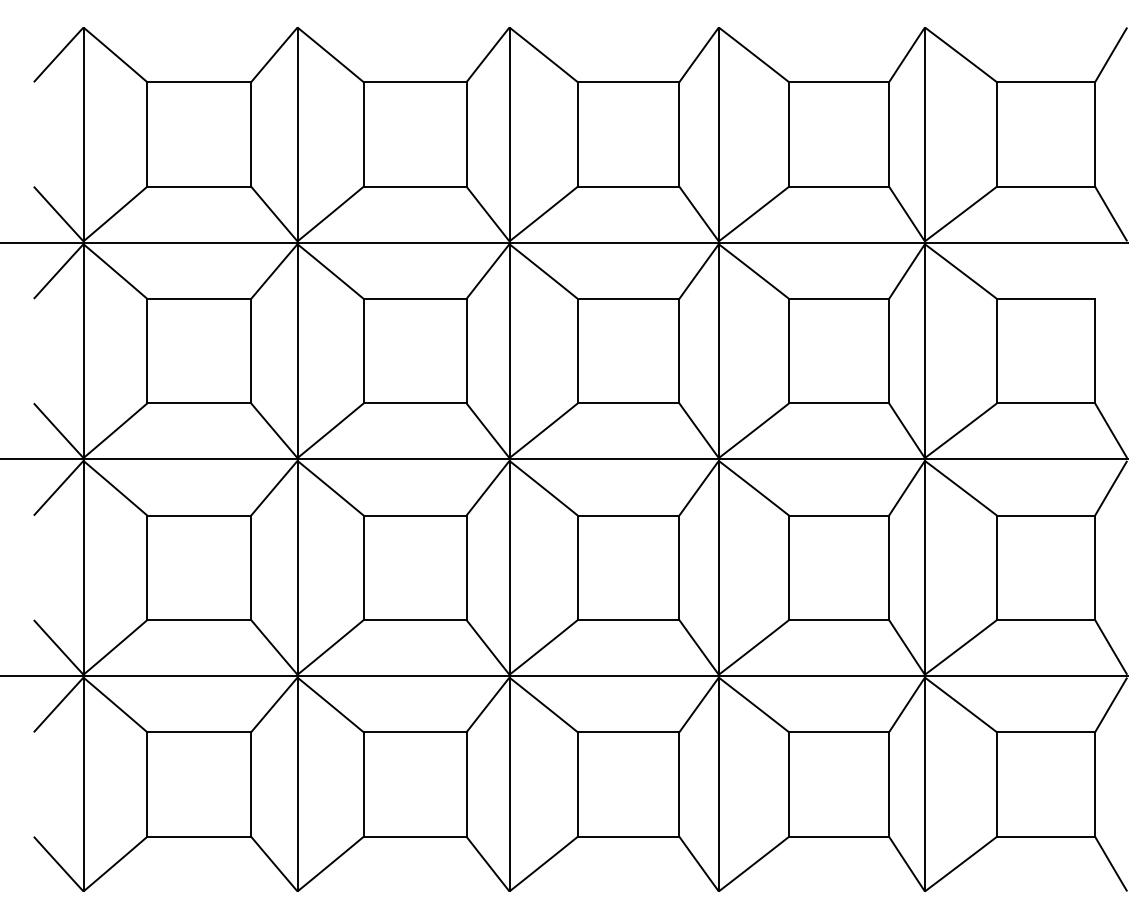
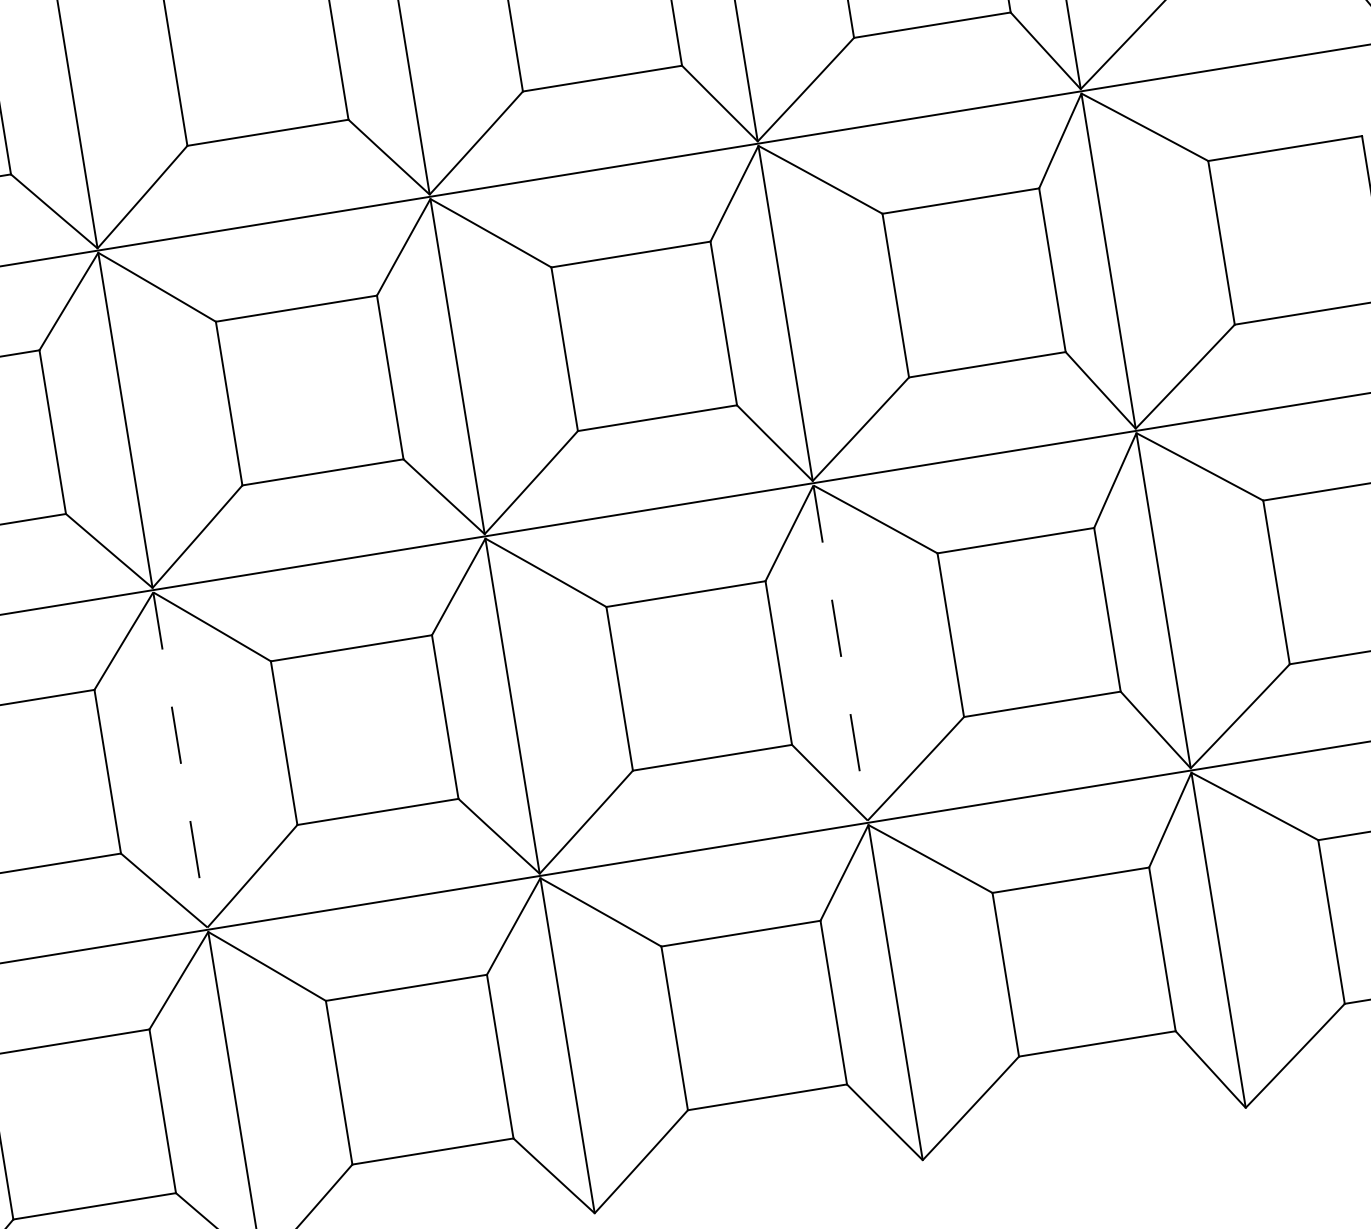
line: (297, 567) -> (180, 759), solid -> dashed
line: (718, 567) -> (840, 652), solid -> dashed

